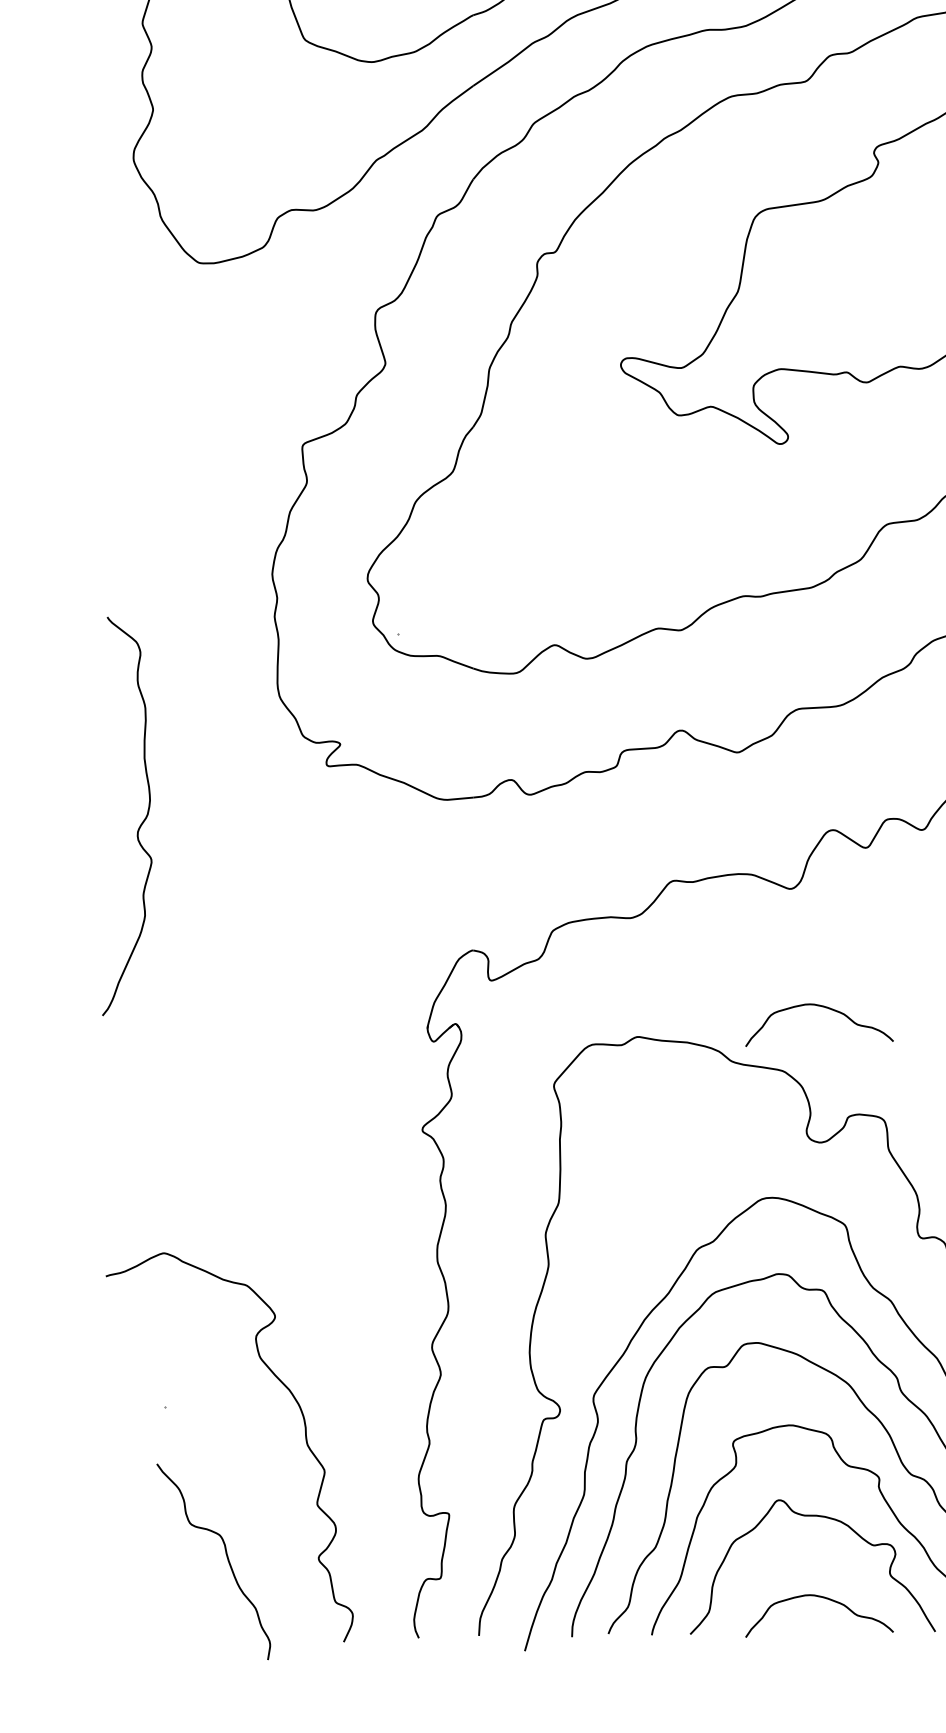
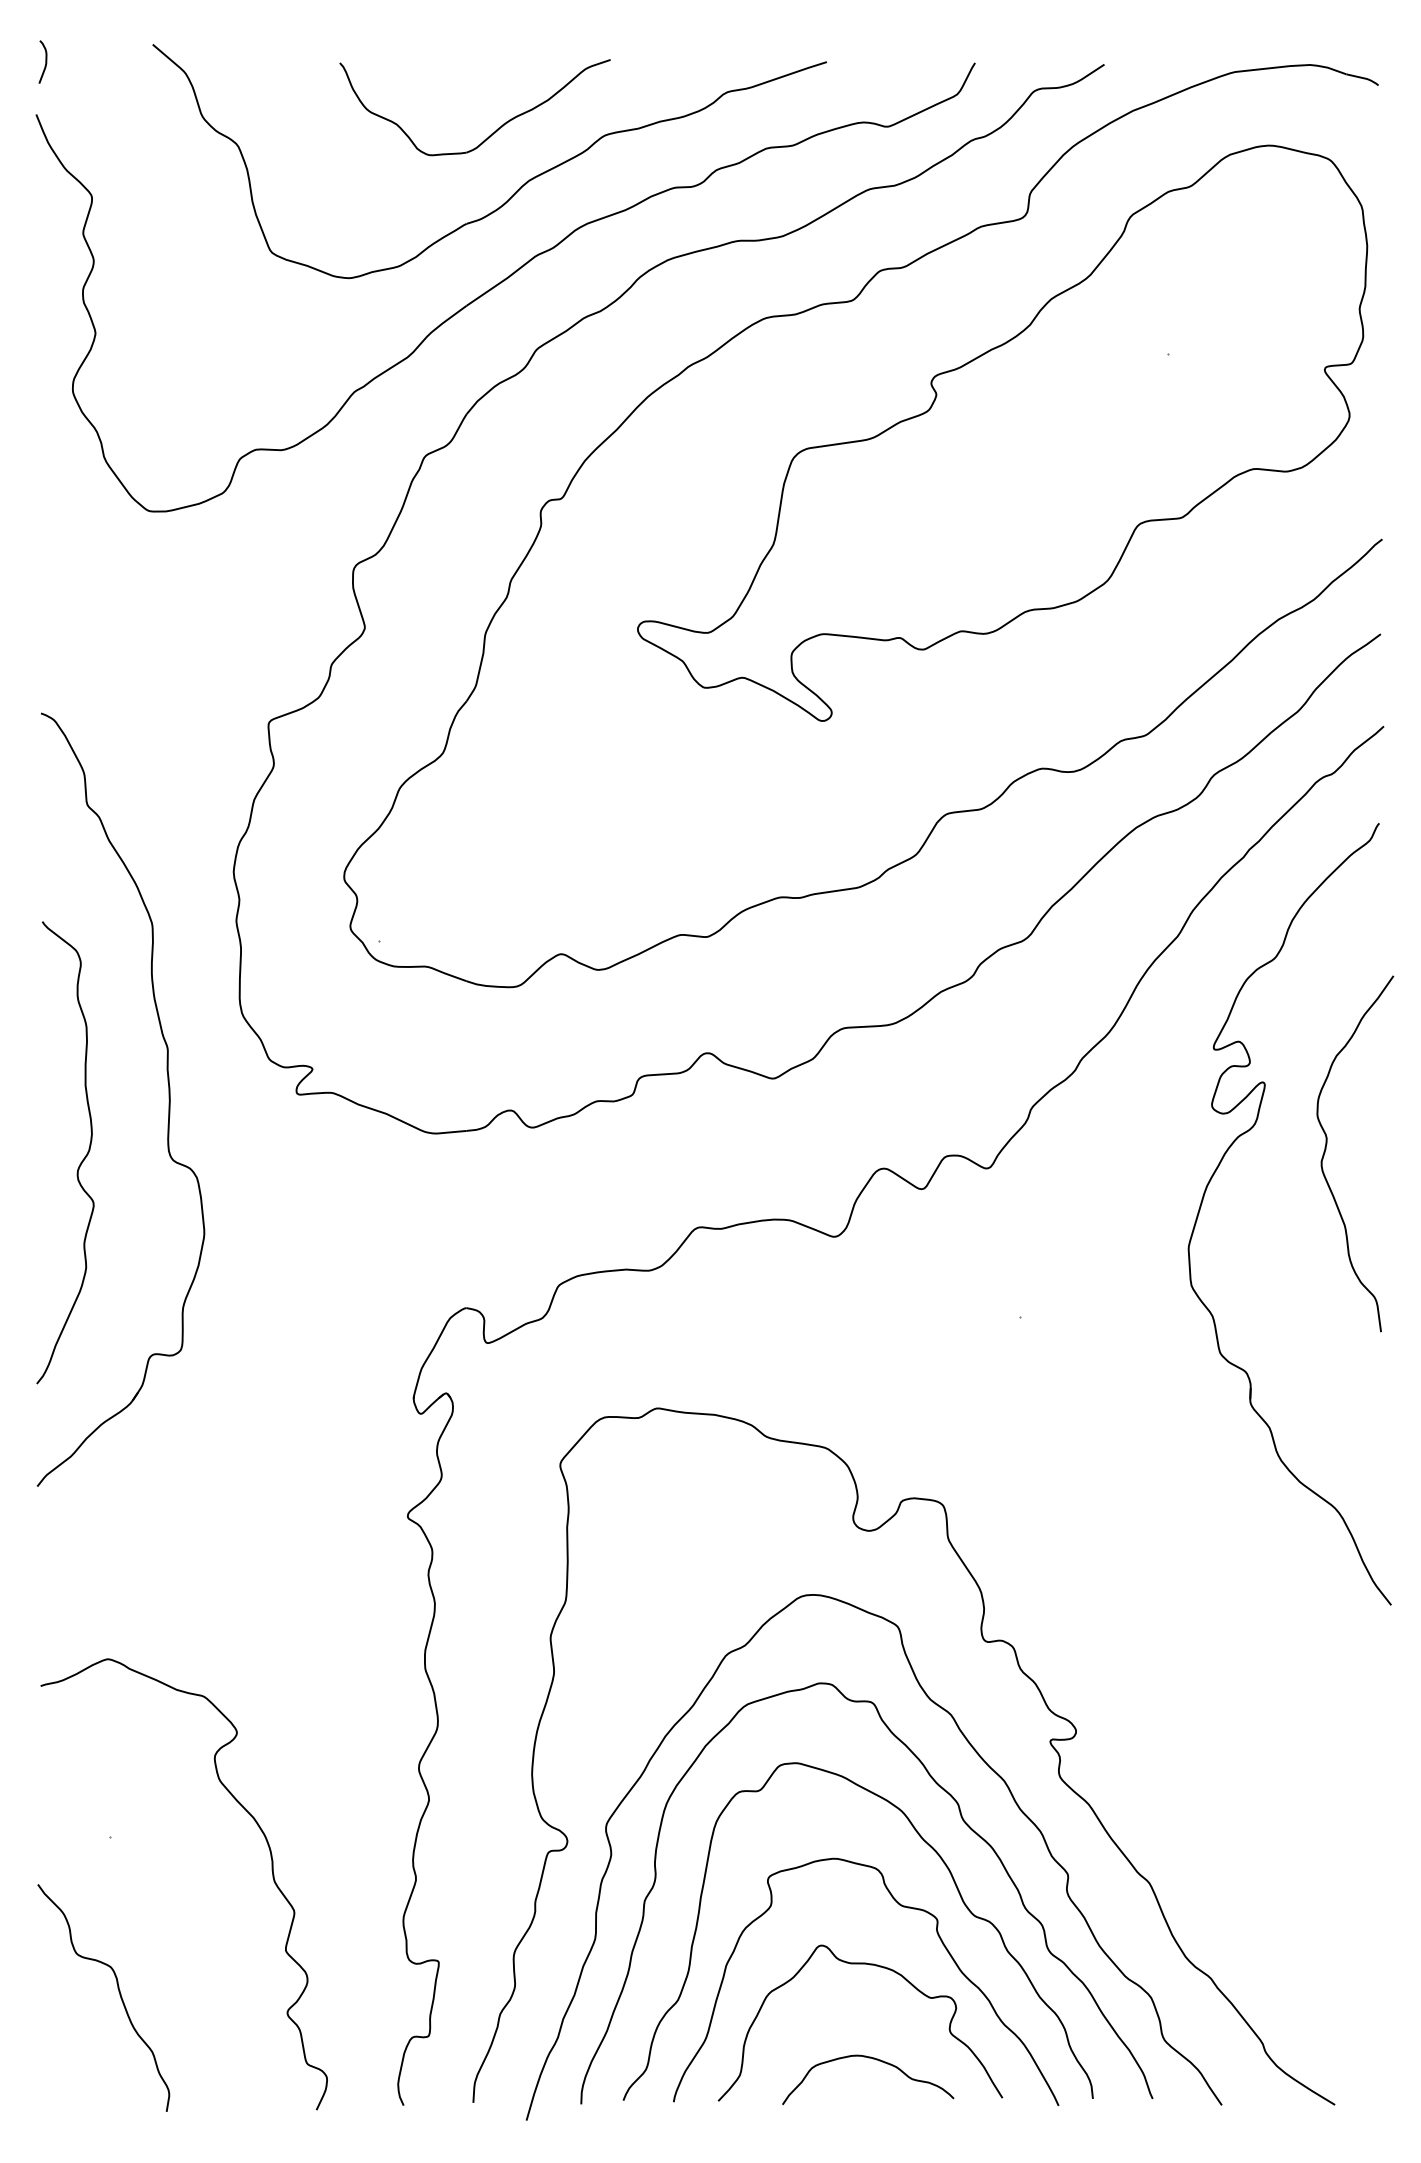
part: (216, 770) -> (168, 1099), added
curve: (824, 1007) -> (873, 1374), removed
curve: (226, 1557) -> (118, 1992), moved

